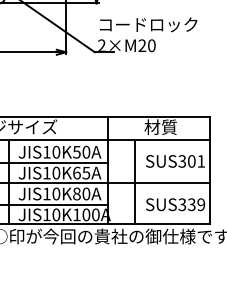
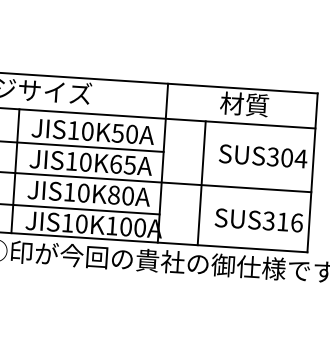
text: (201, 161) -> (301, 158), SUS301 -> SUS304
text: (196, 204) -> (289, 222), SUS339 -> SUS316

